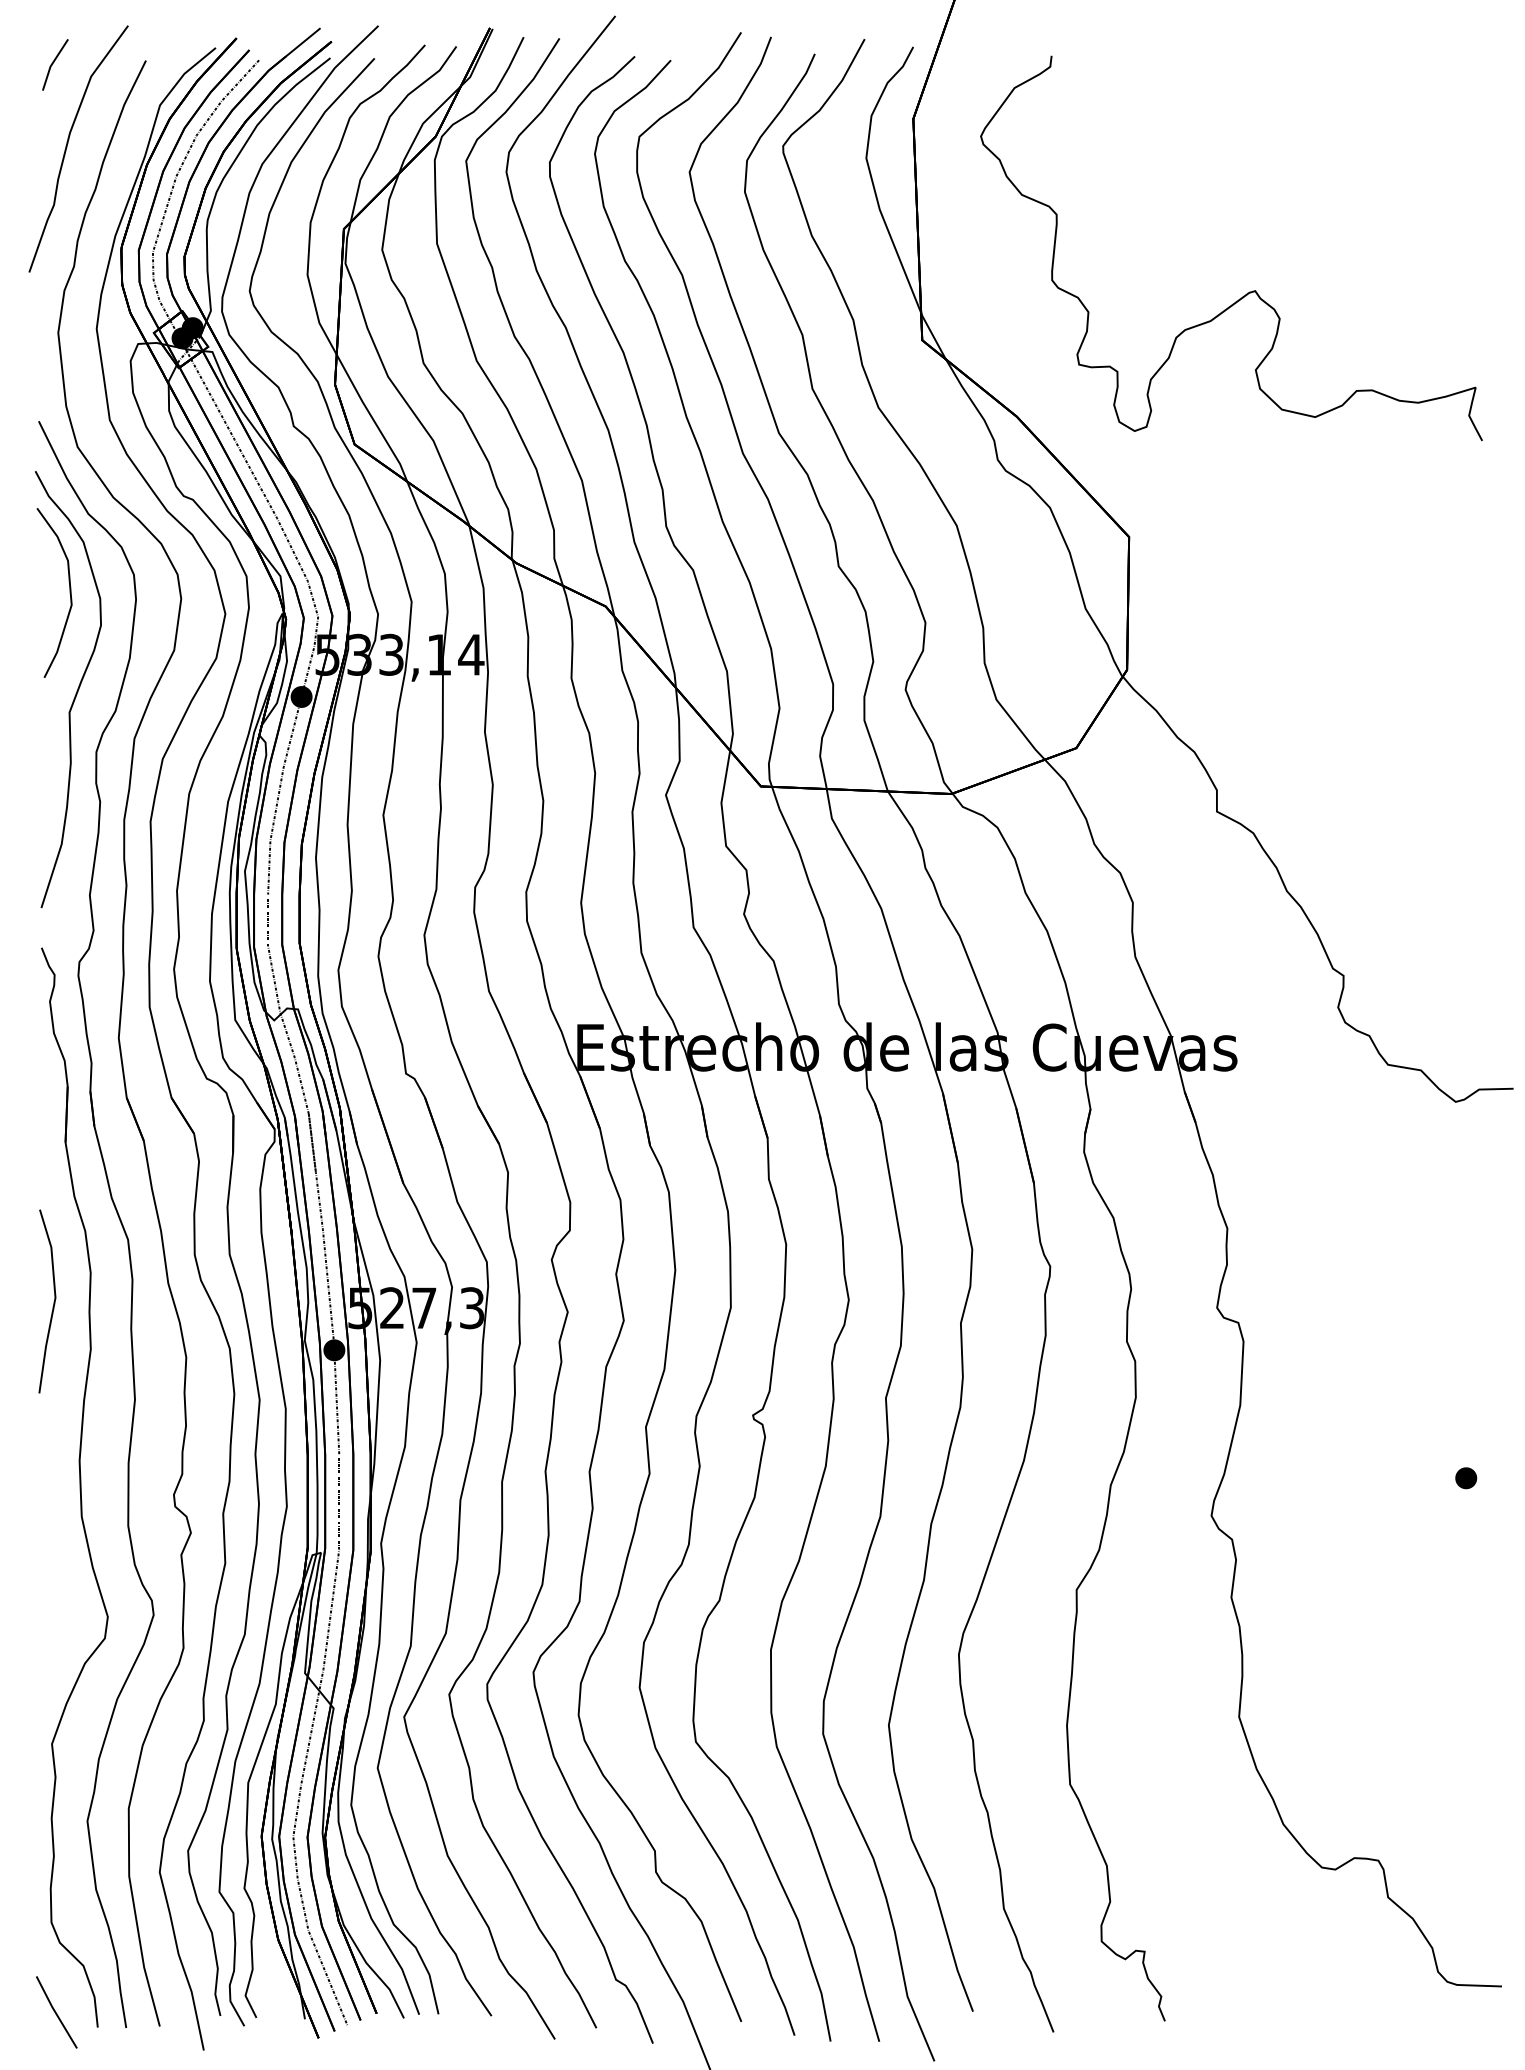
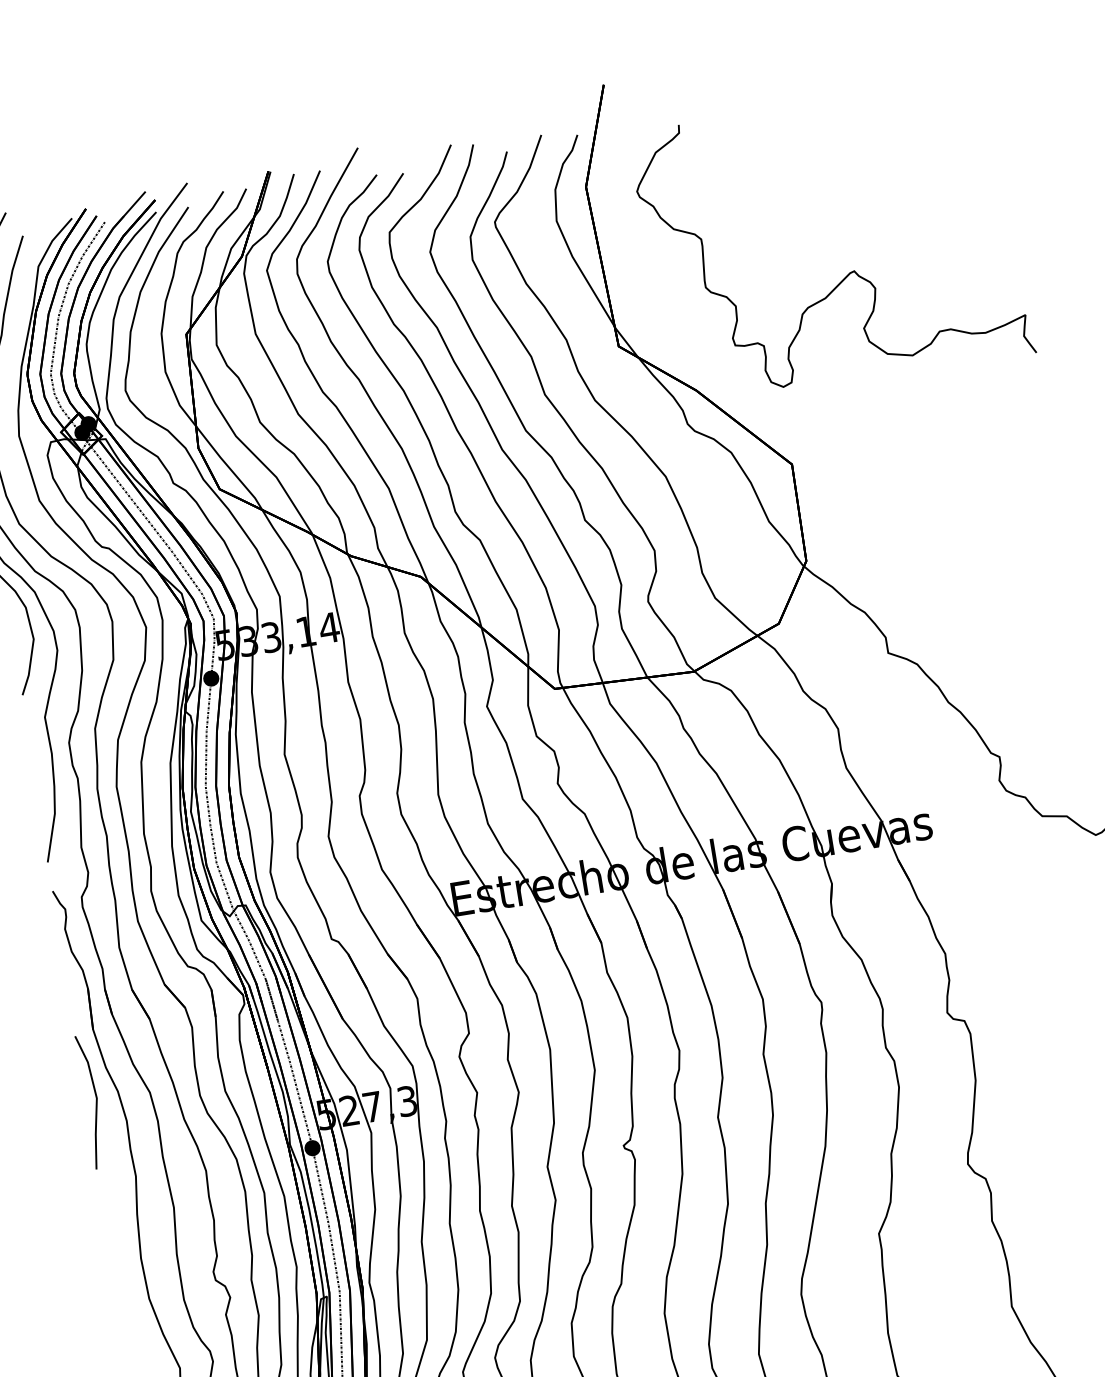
line: (53, 1301) -> (95, 1101), moved

